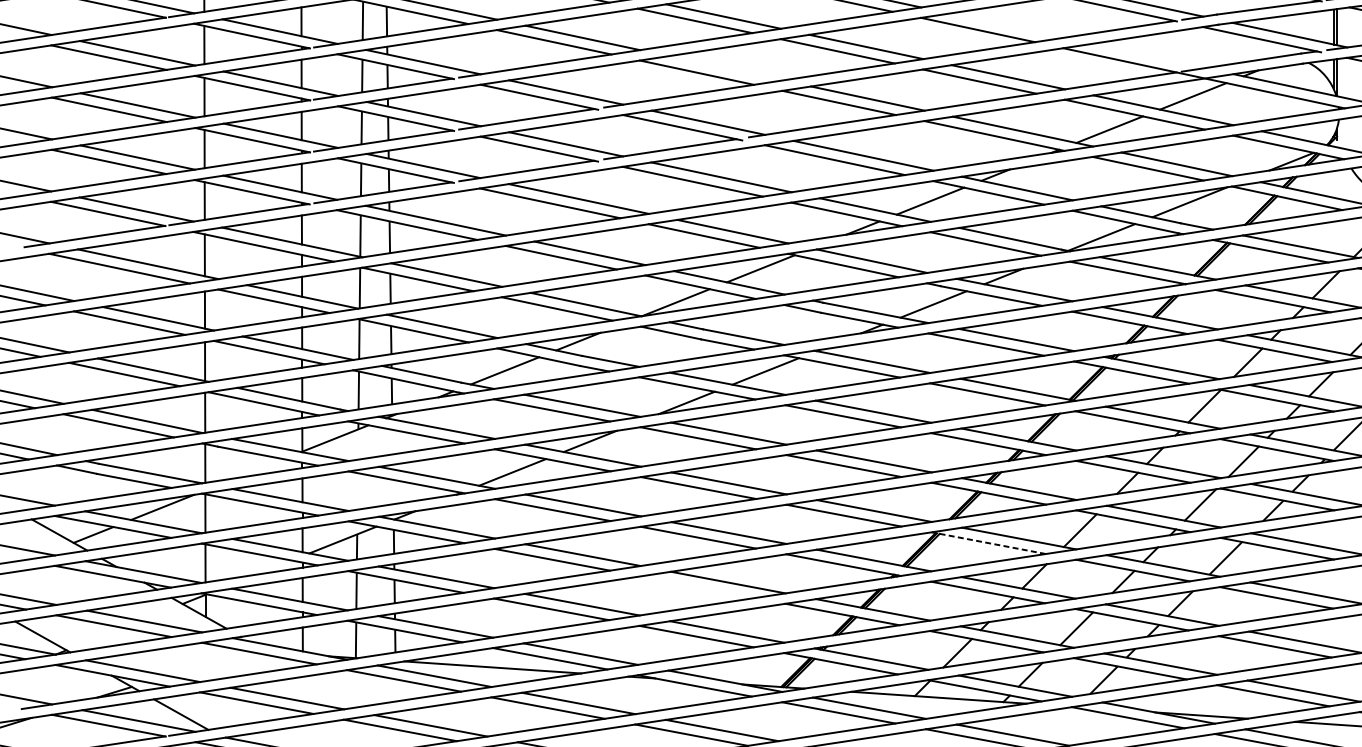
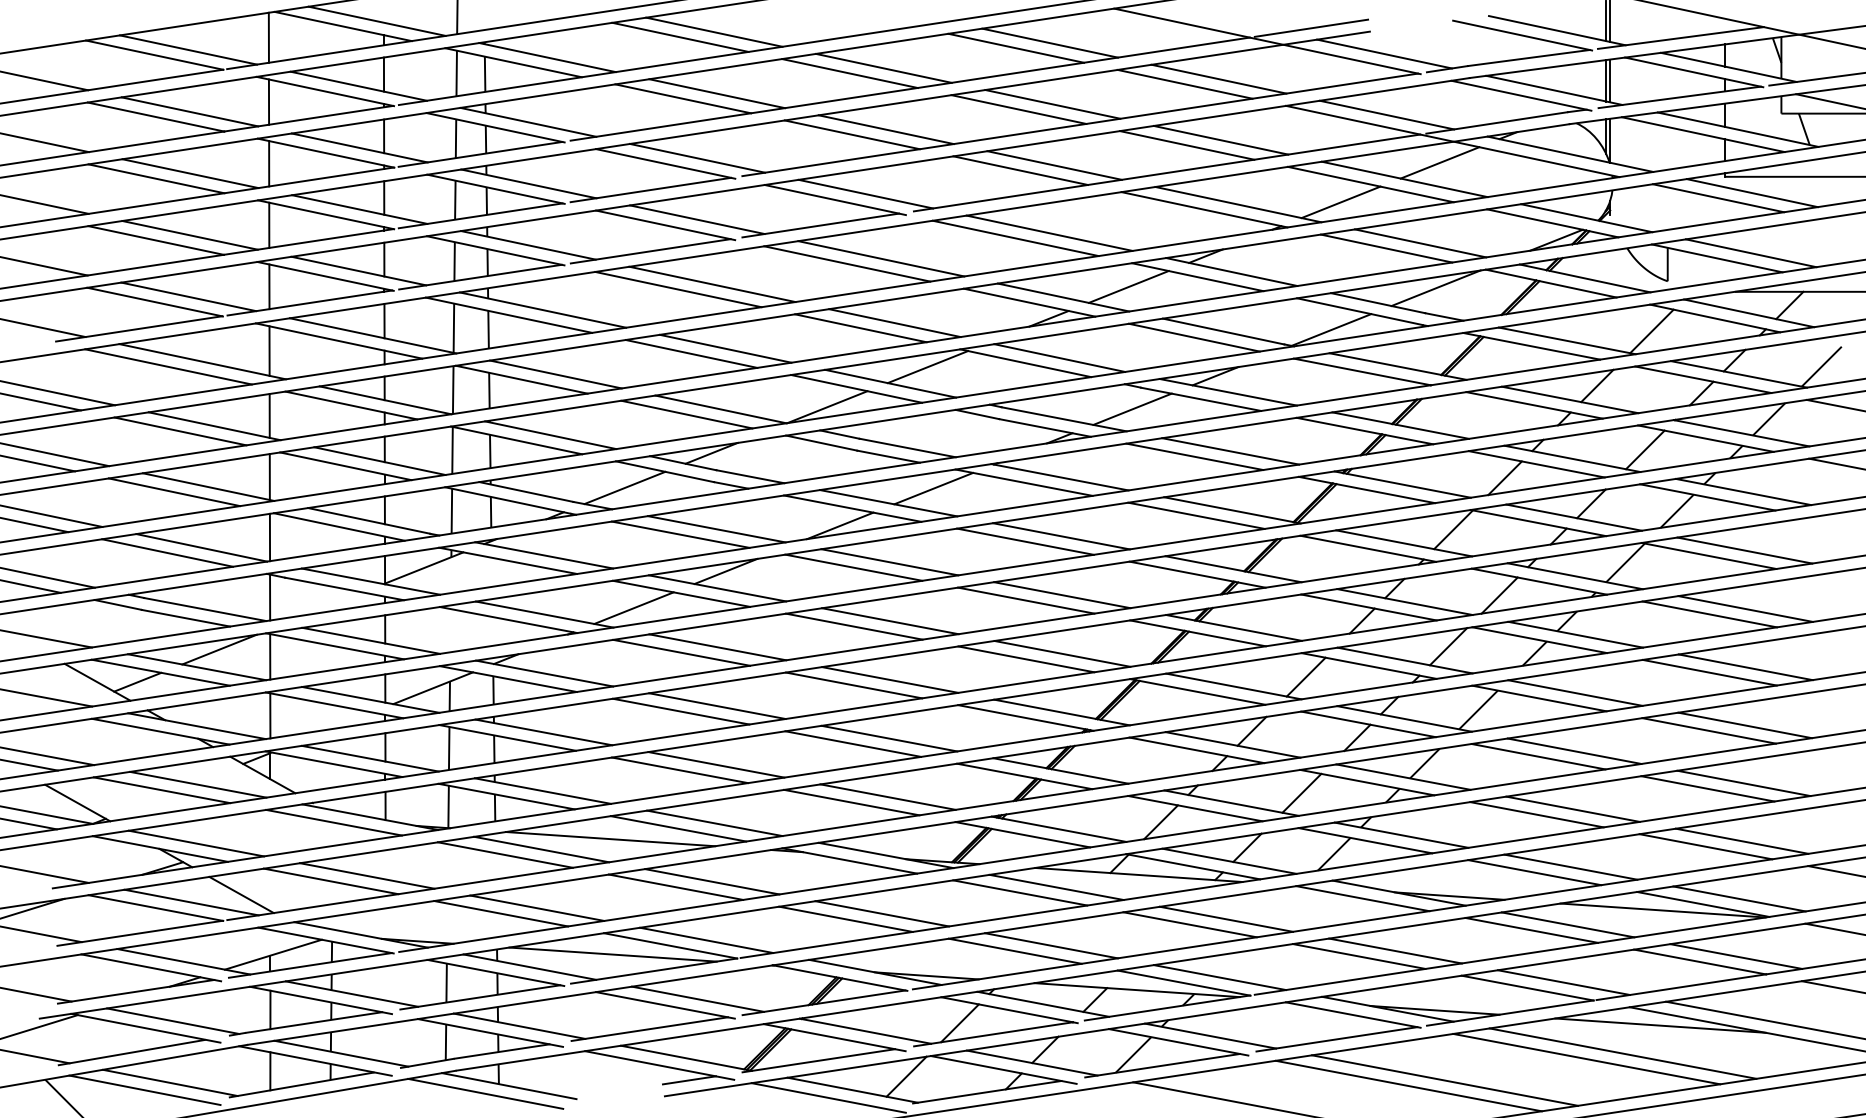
line: (1006, 25) -> (1218, 78), added
line: (1148, 55) -> (1386, 114), added
line: (725, 68) -> (885, 129), added
line: (988, 542) -> (1197, 691), dashed -> solid
line: (697, 586) -> (853, 743), added

